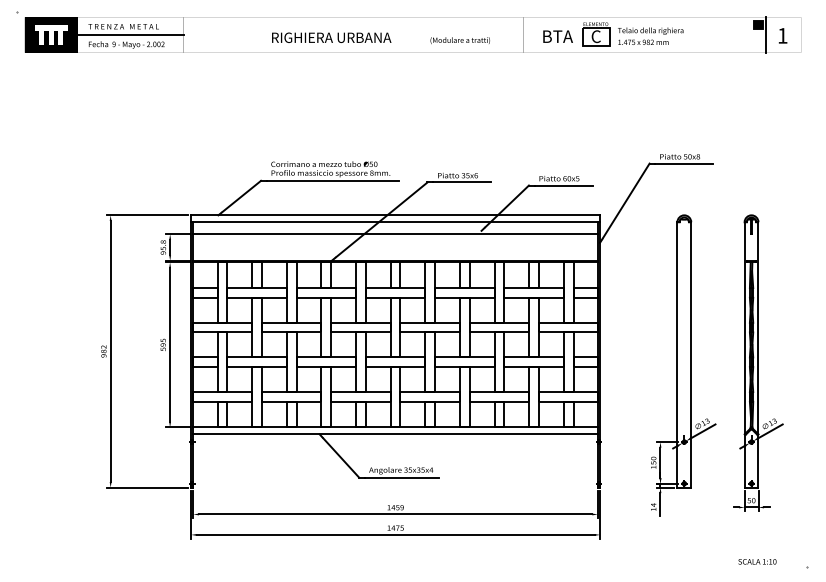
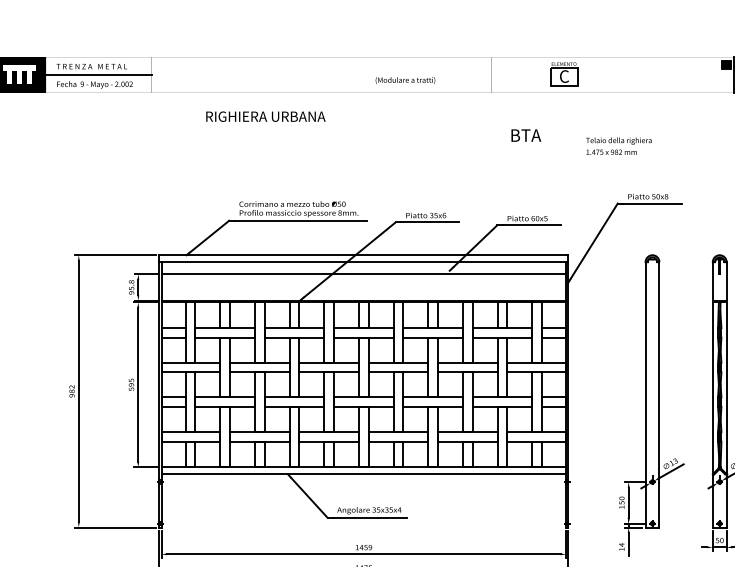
text: (650, 35) -> (618, 145), moved
text: (557, 36) -> (525, 135), moved
text: (331, 37) -> (265, 116), moved
text: (459, 40) -> (404, 80), moved

